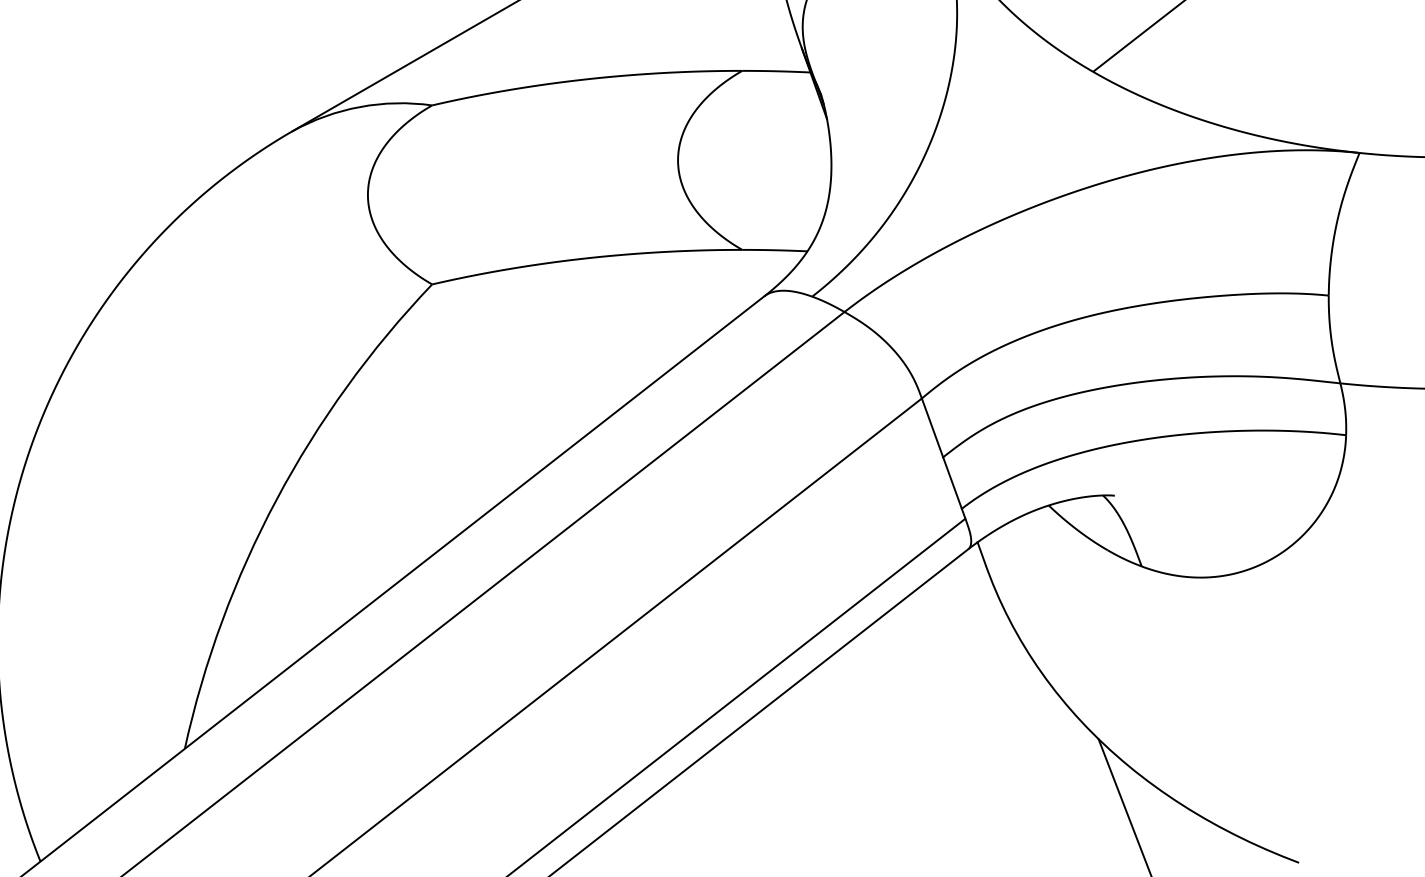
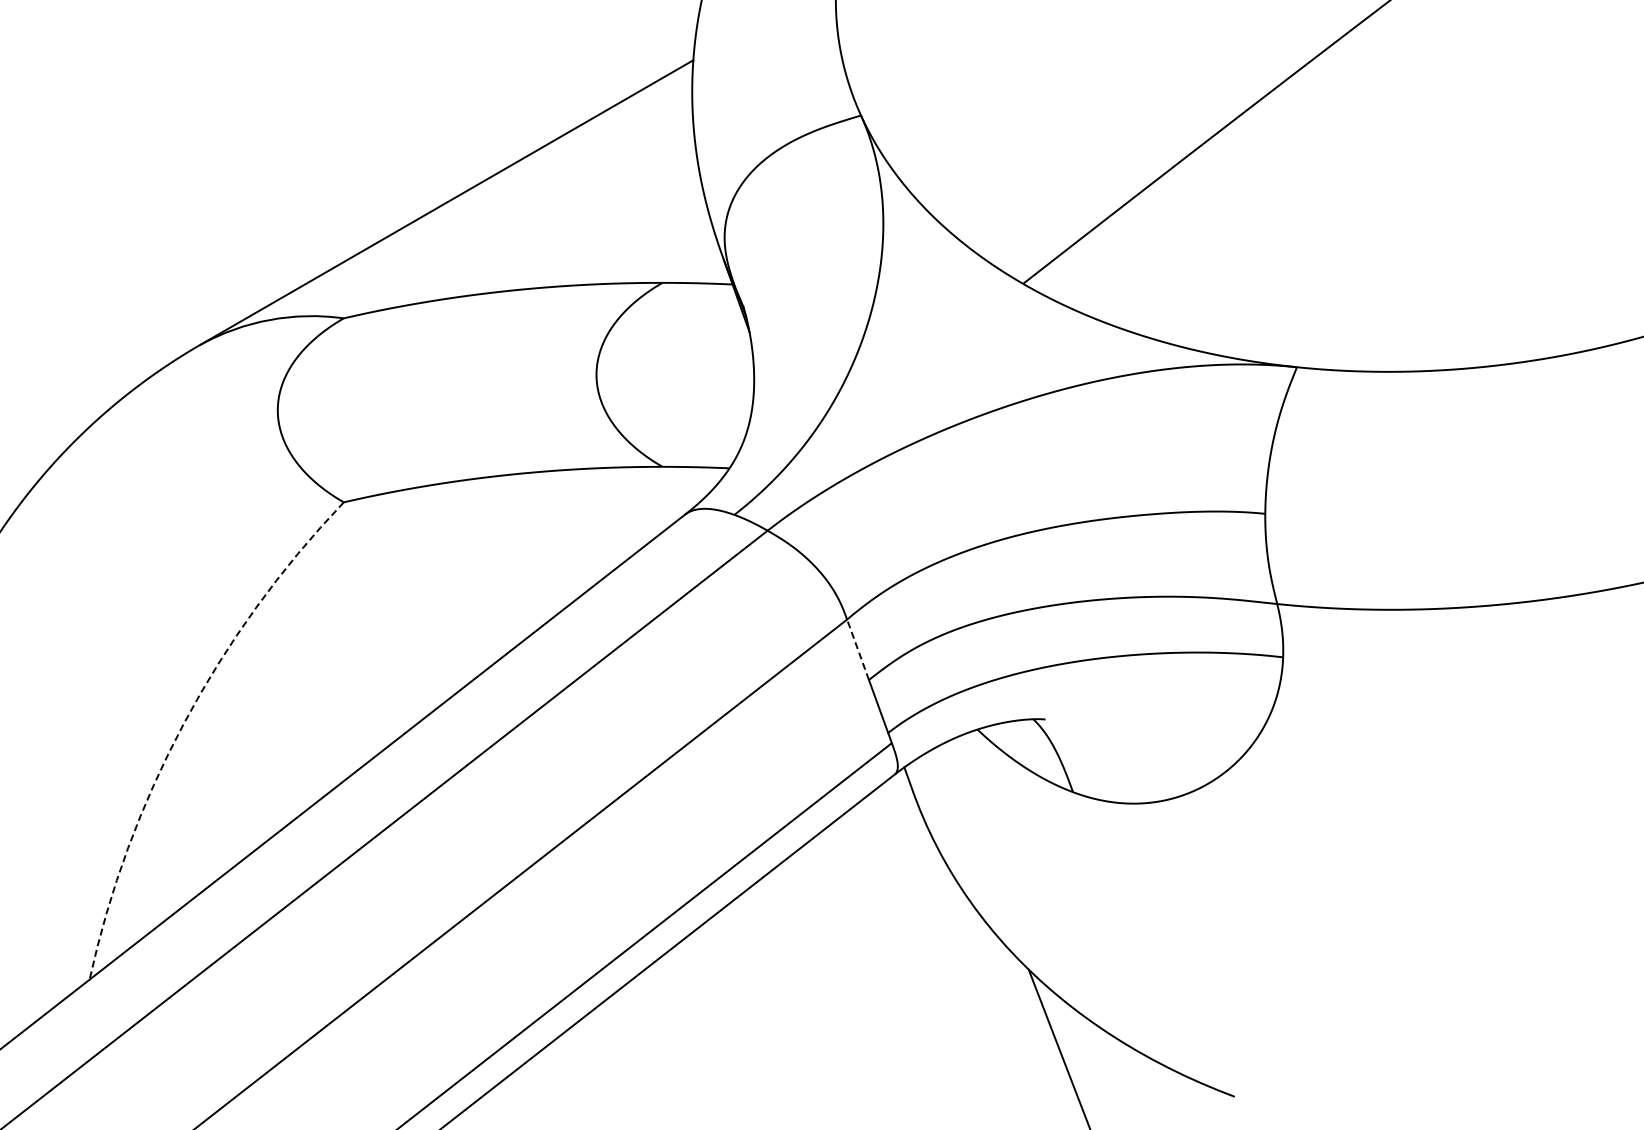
line: (931, 427) -> (857, 649), solid -> dashed
arc: (276, 499) -> (183, 723), solid -> dashed

